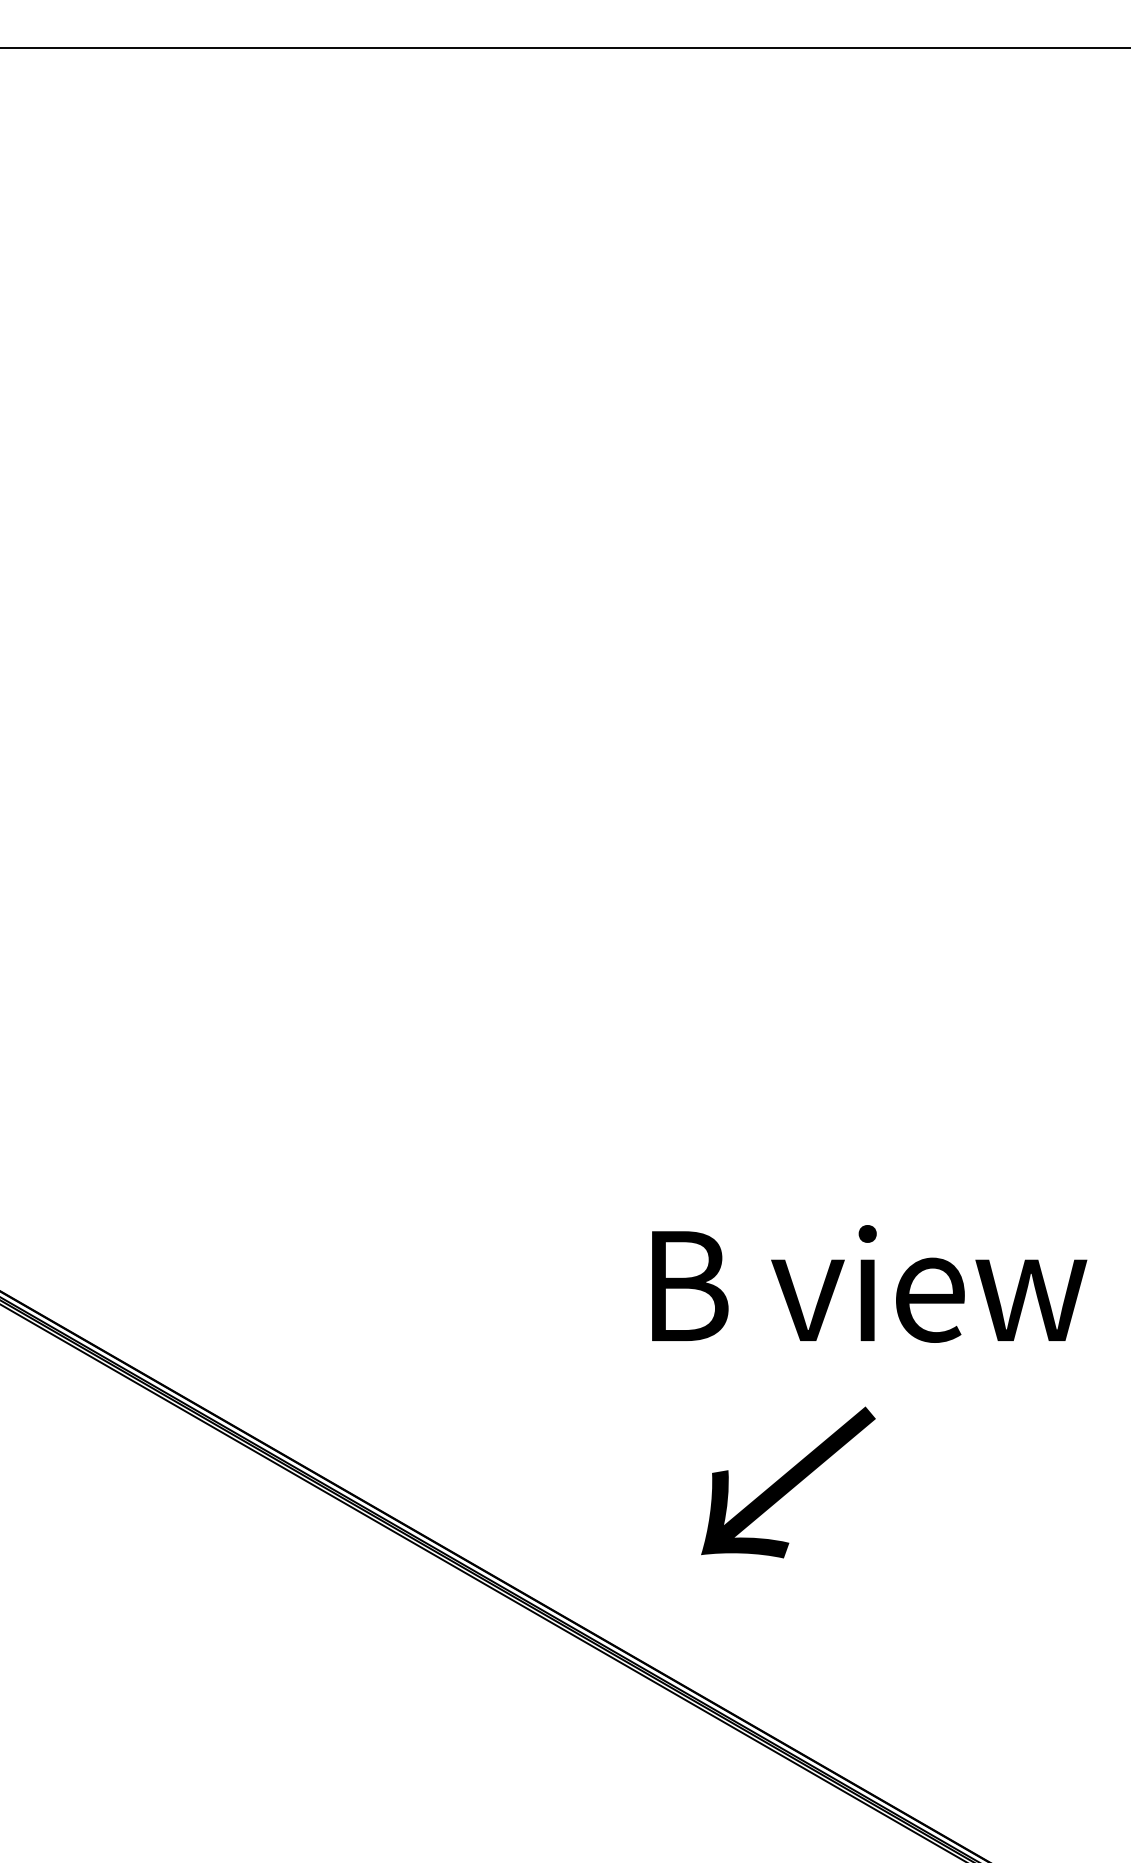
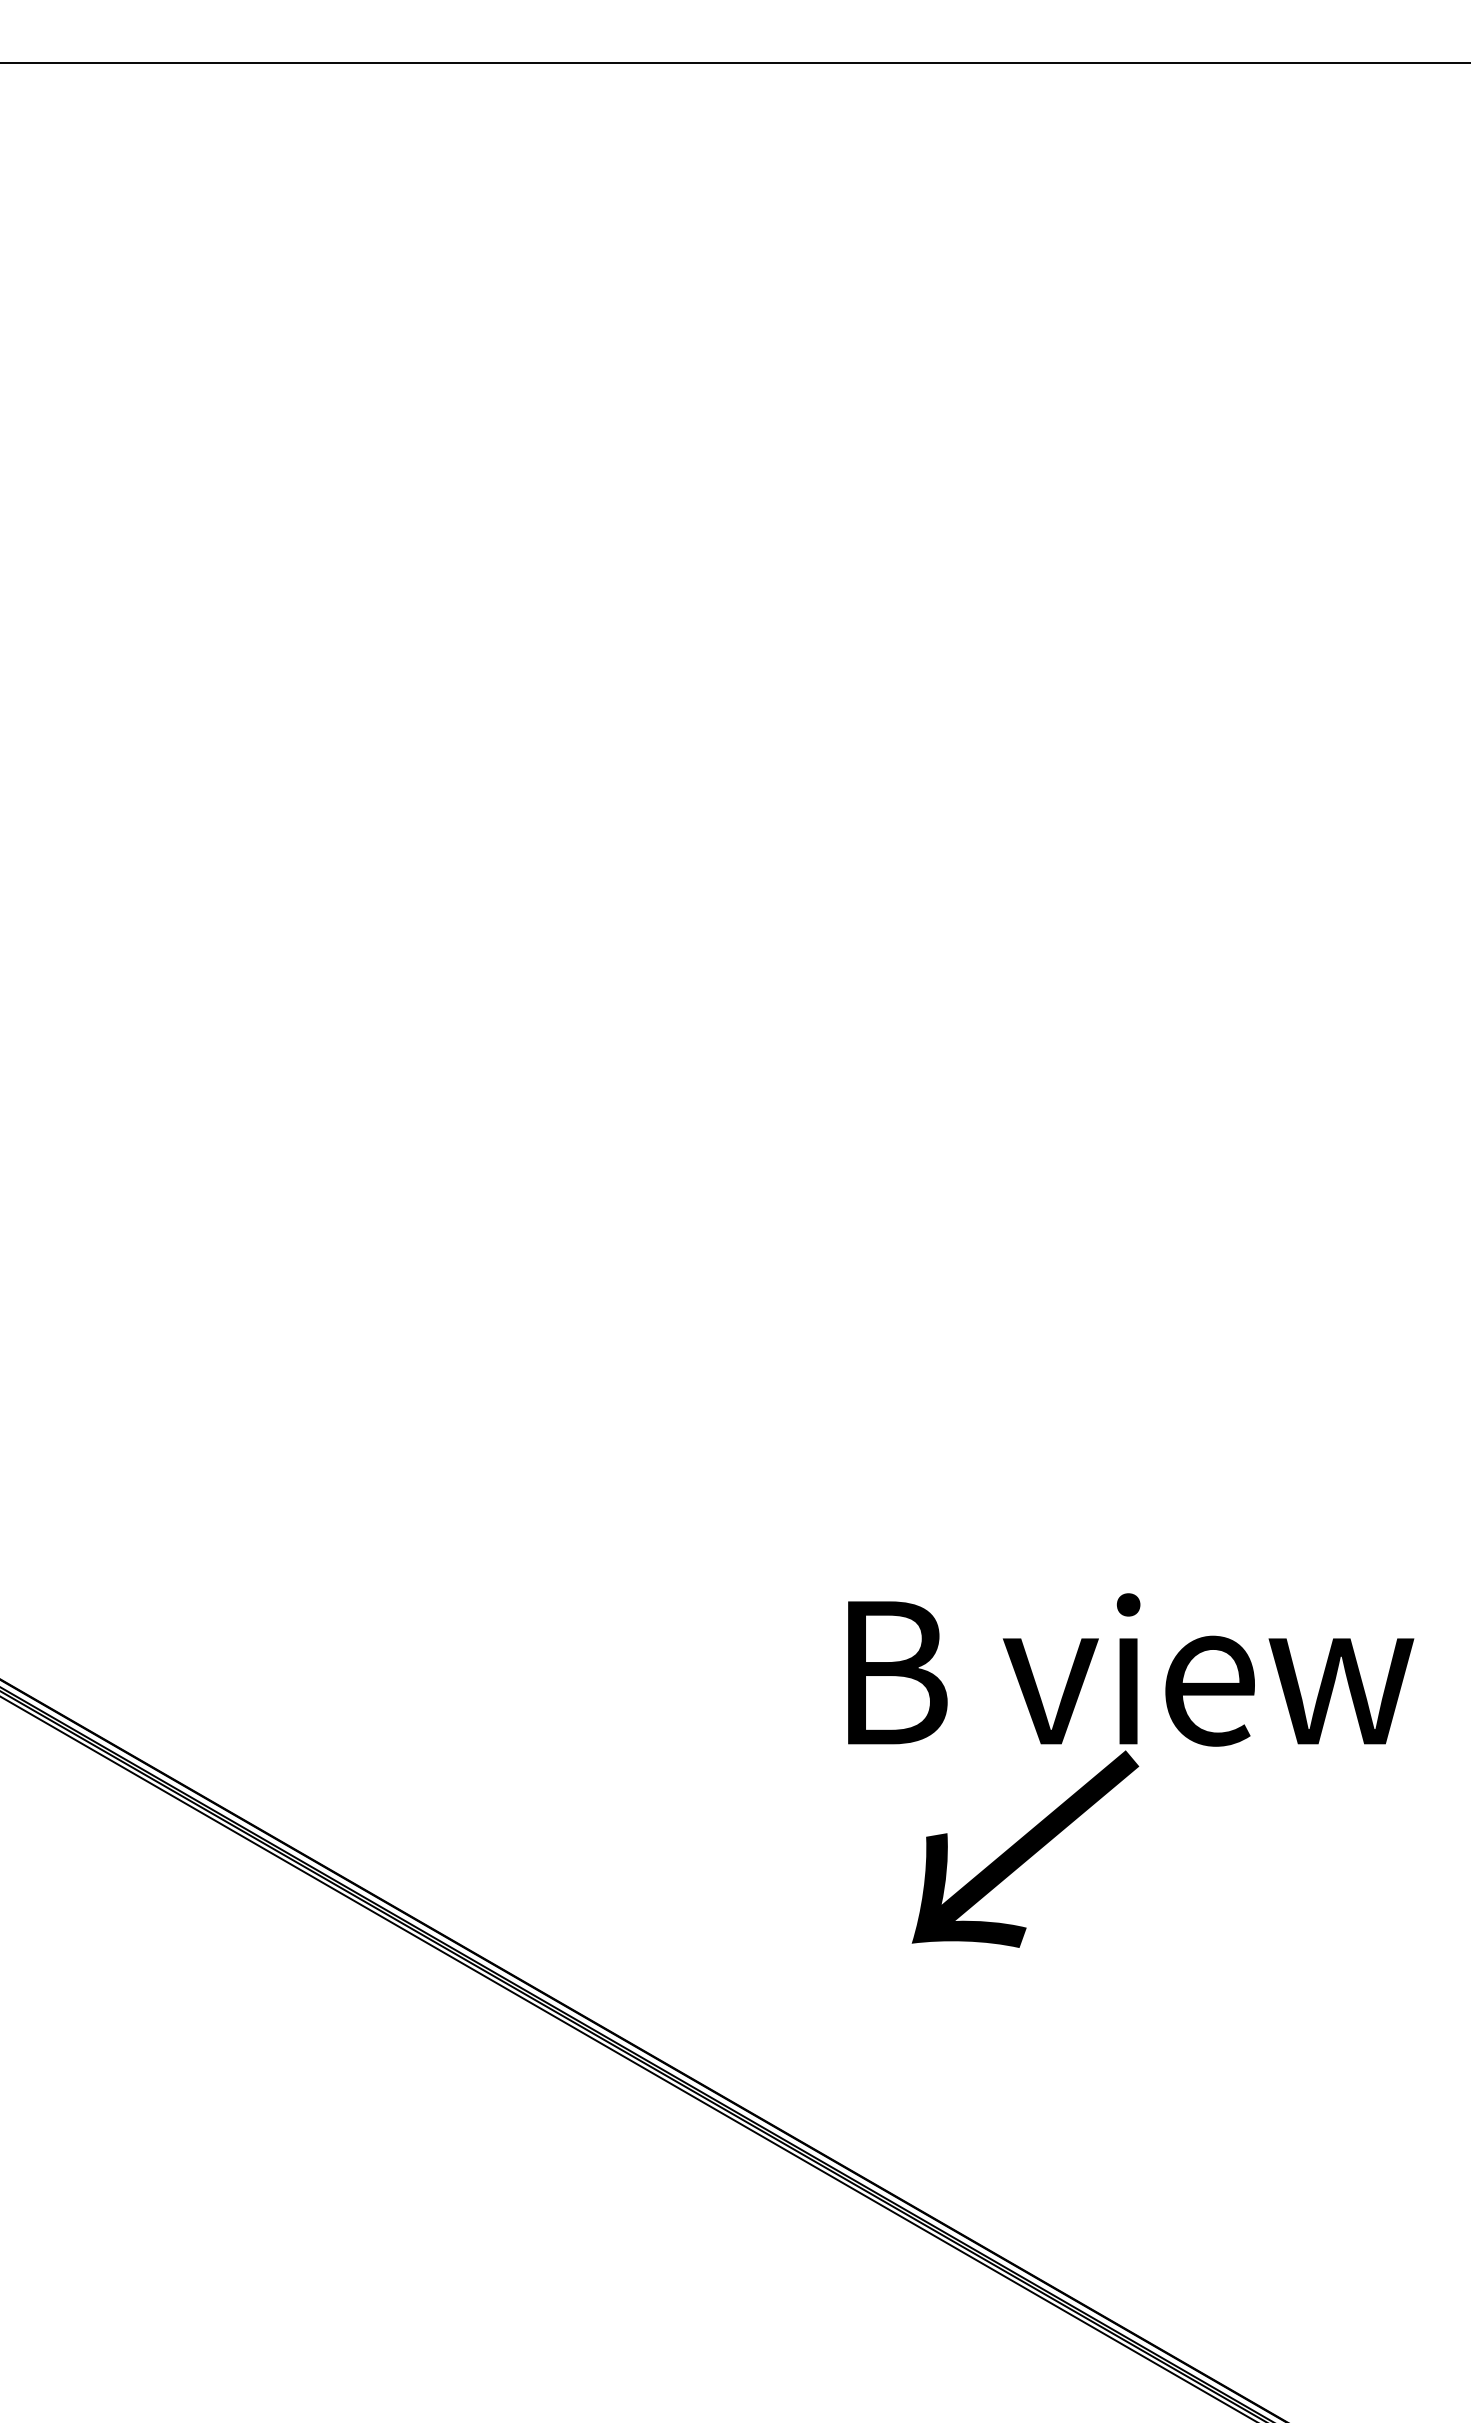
text: (788, 1481) -> (1025, 1848), moved

